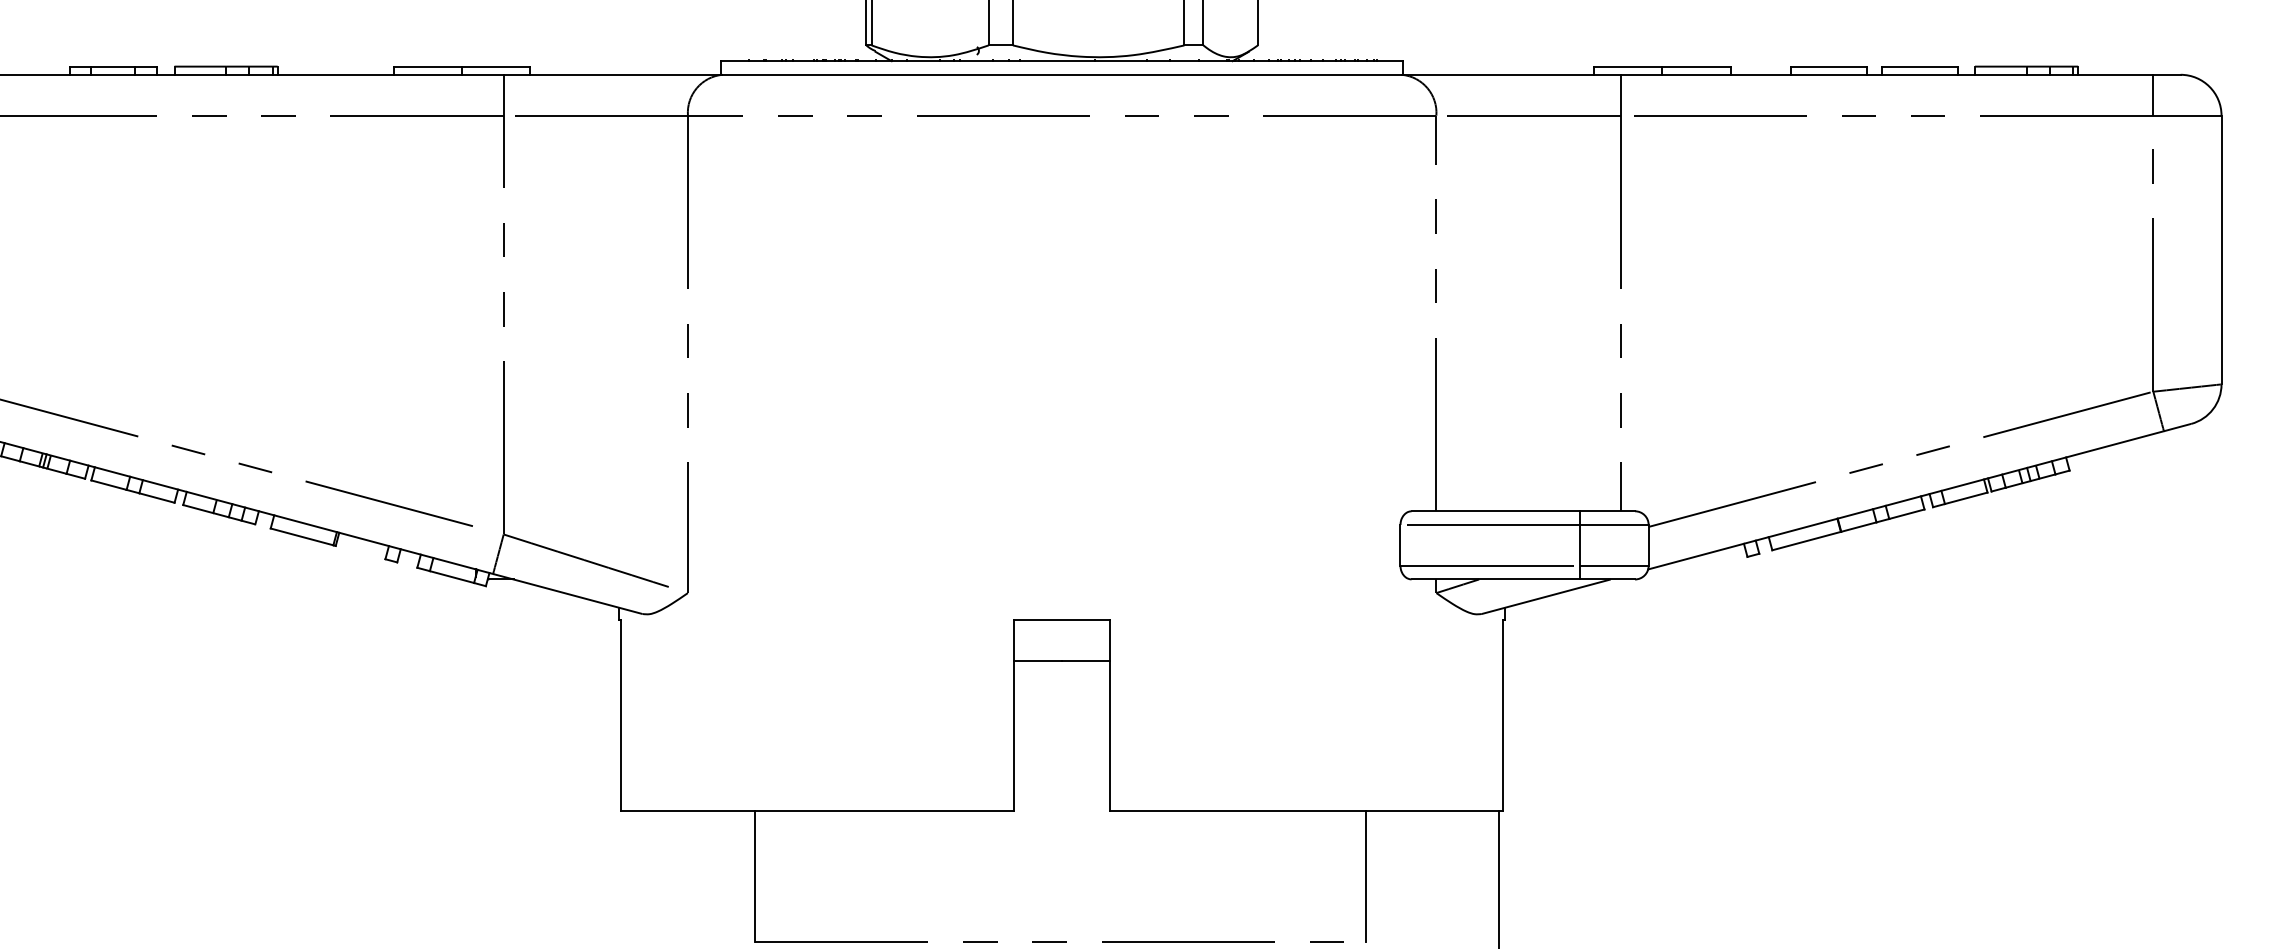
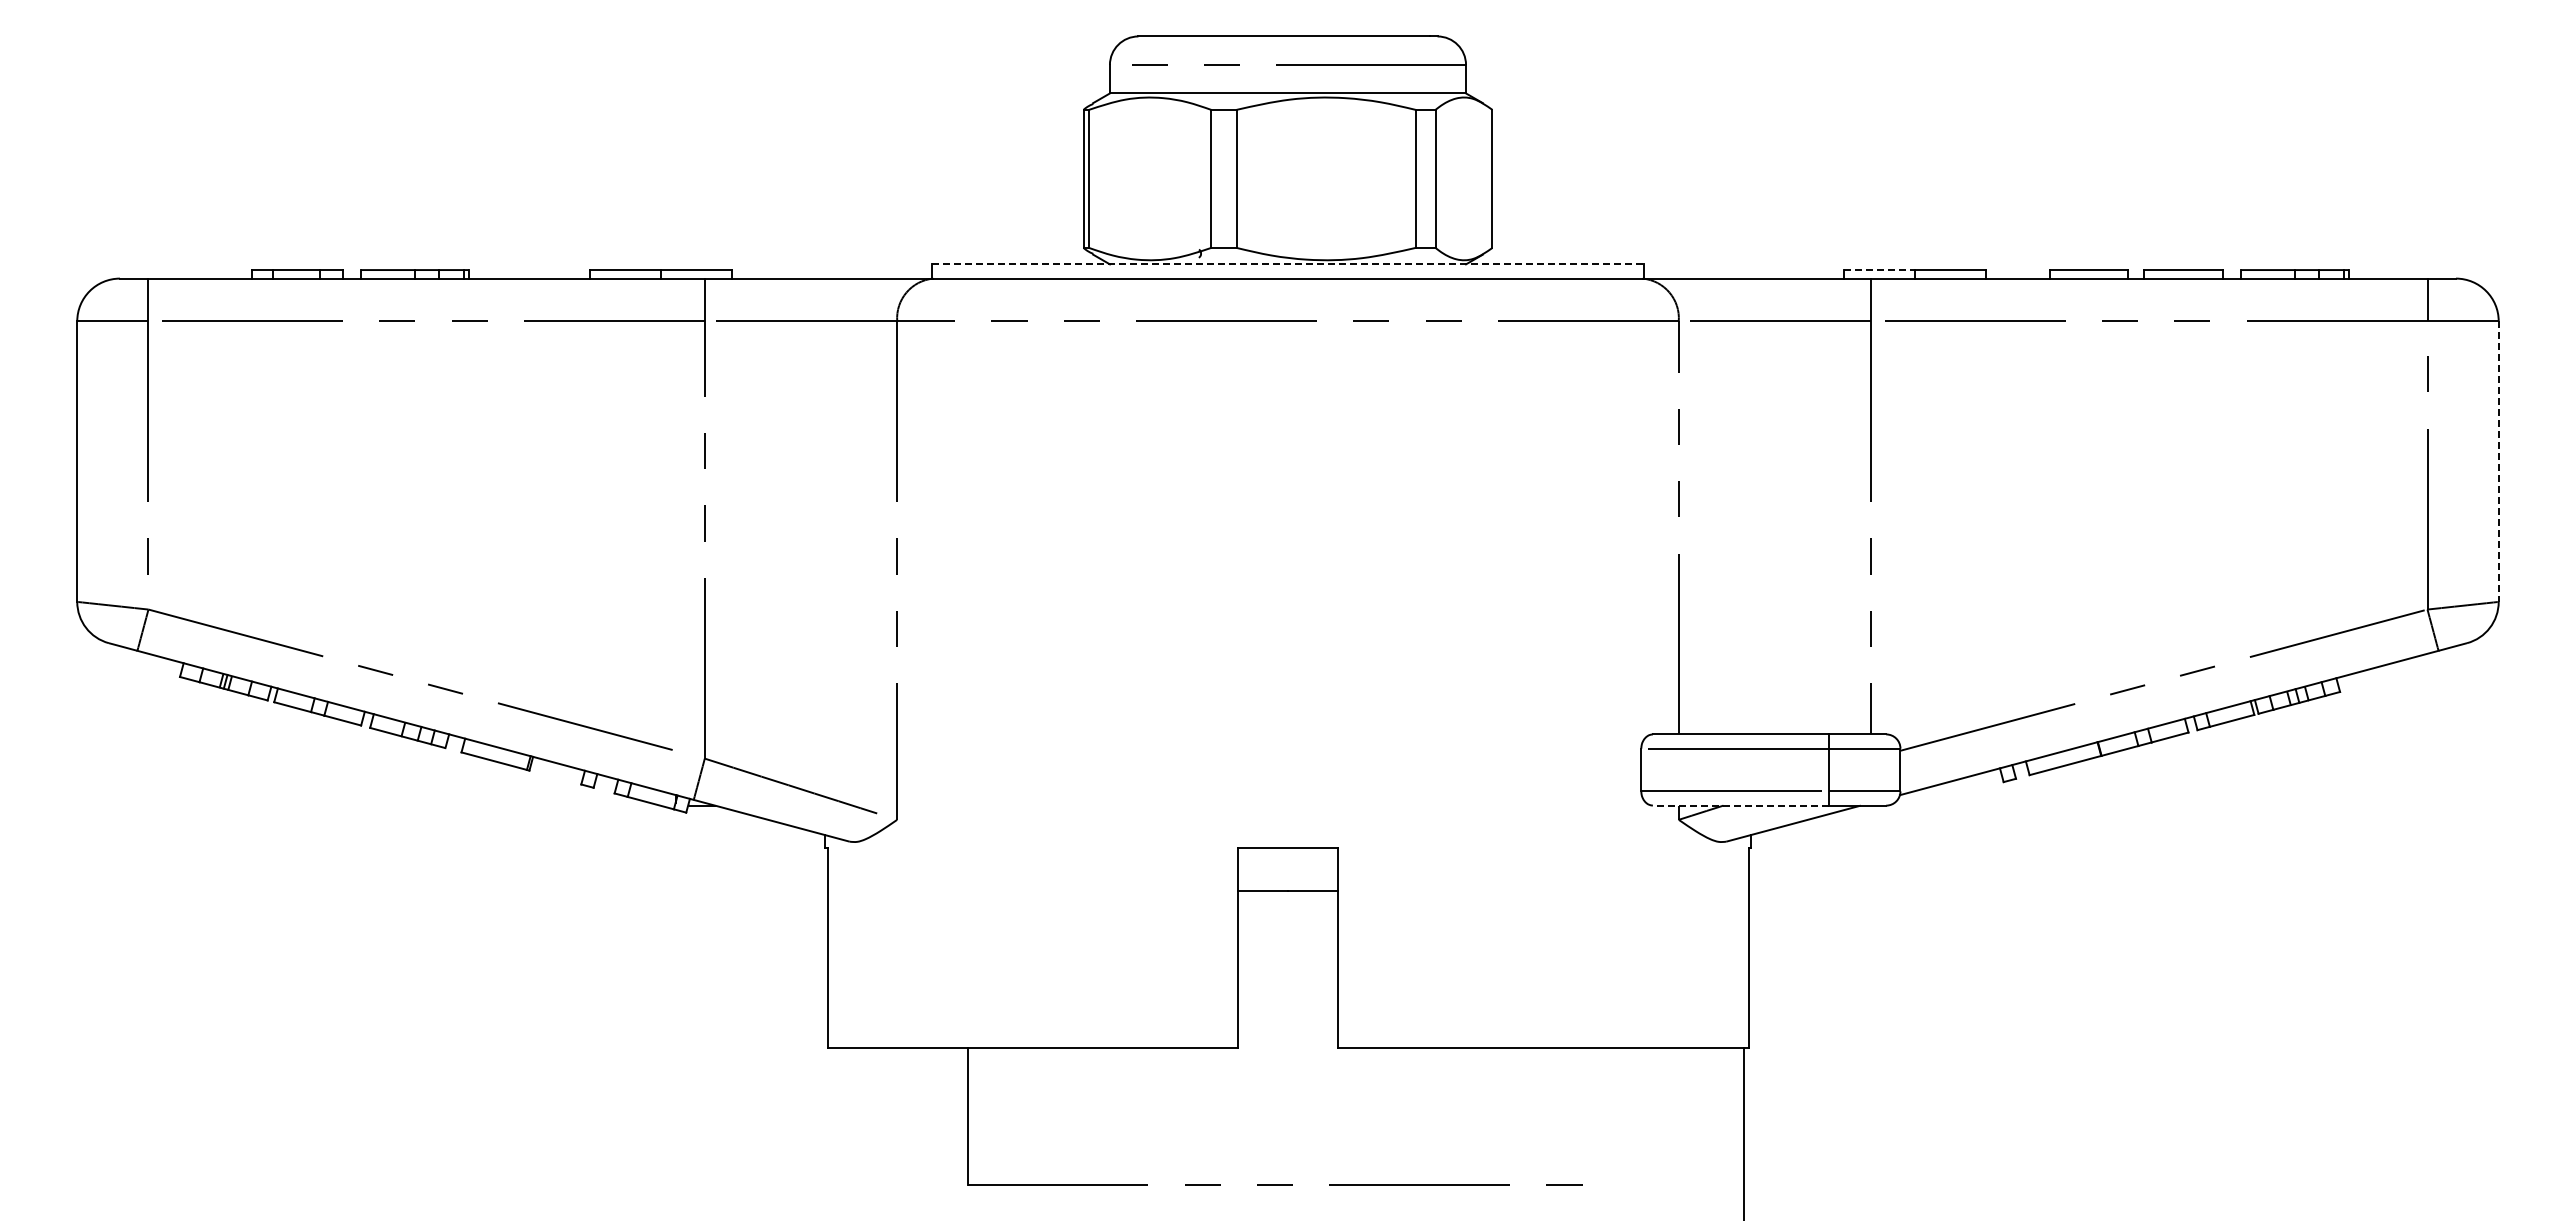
line: (1062, 61) -> (1288, 264), solid -> dashed
line: (1628, 67) -> (1879, 270), solid -> dashed
line: (2221, 250) -> (2498, 462), solid -> dashed
line: (1495, 579) -> (1740, 805), solid -> dashed
line: (1366, 876) -> (1605, 1115), removed

